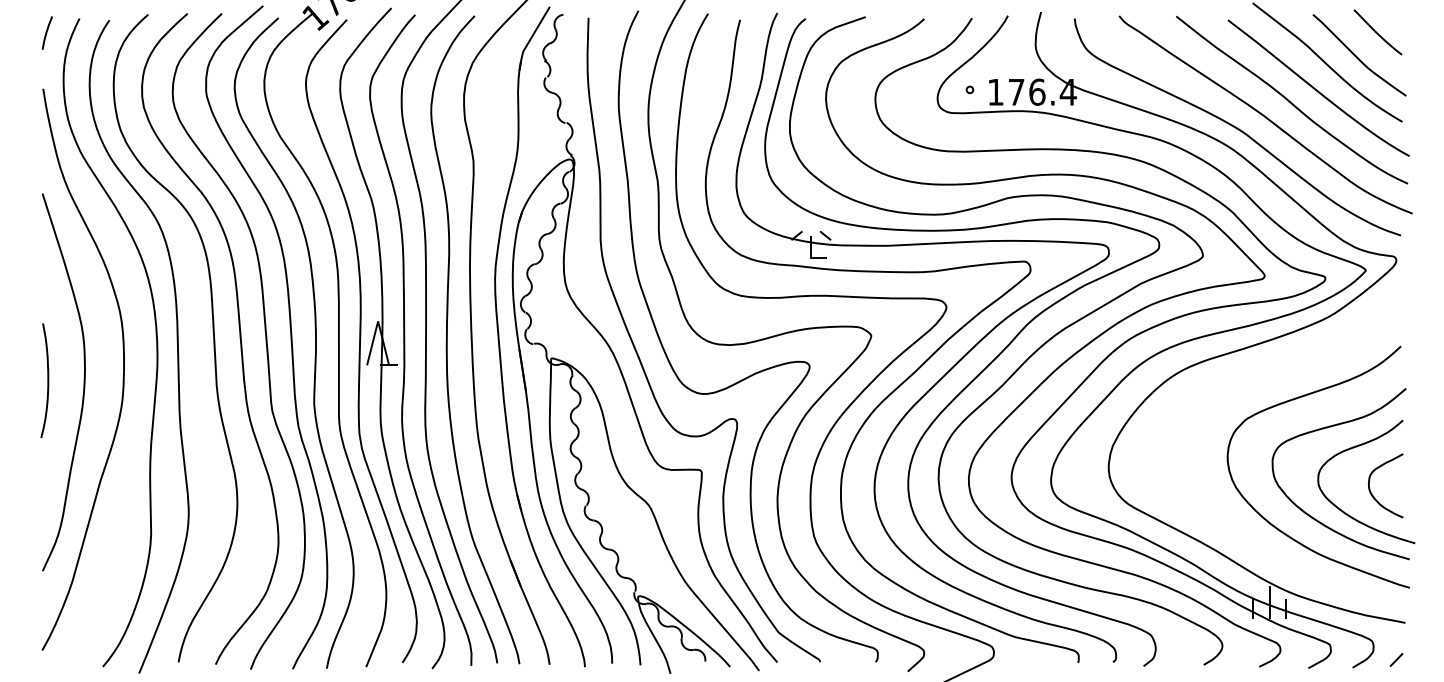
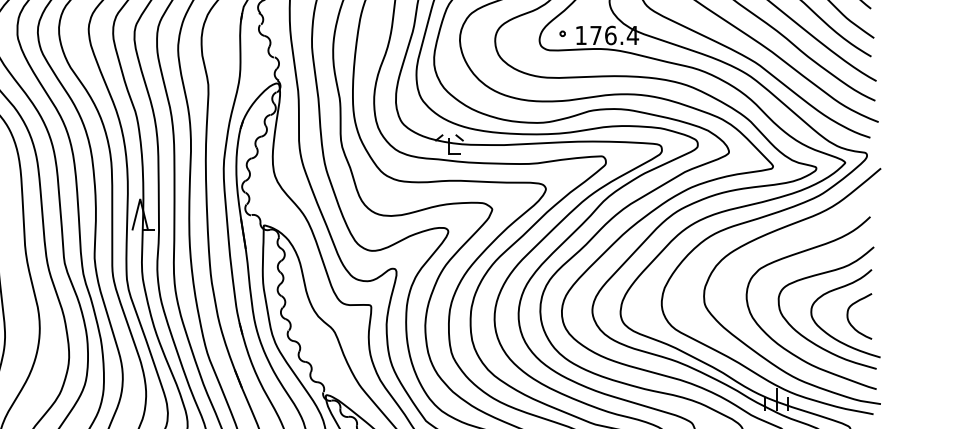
curve: (1257, 371) -> (767, 234), added

